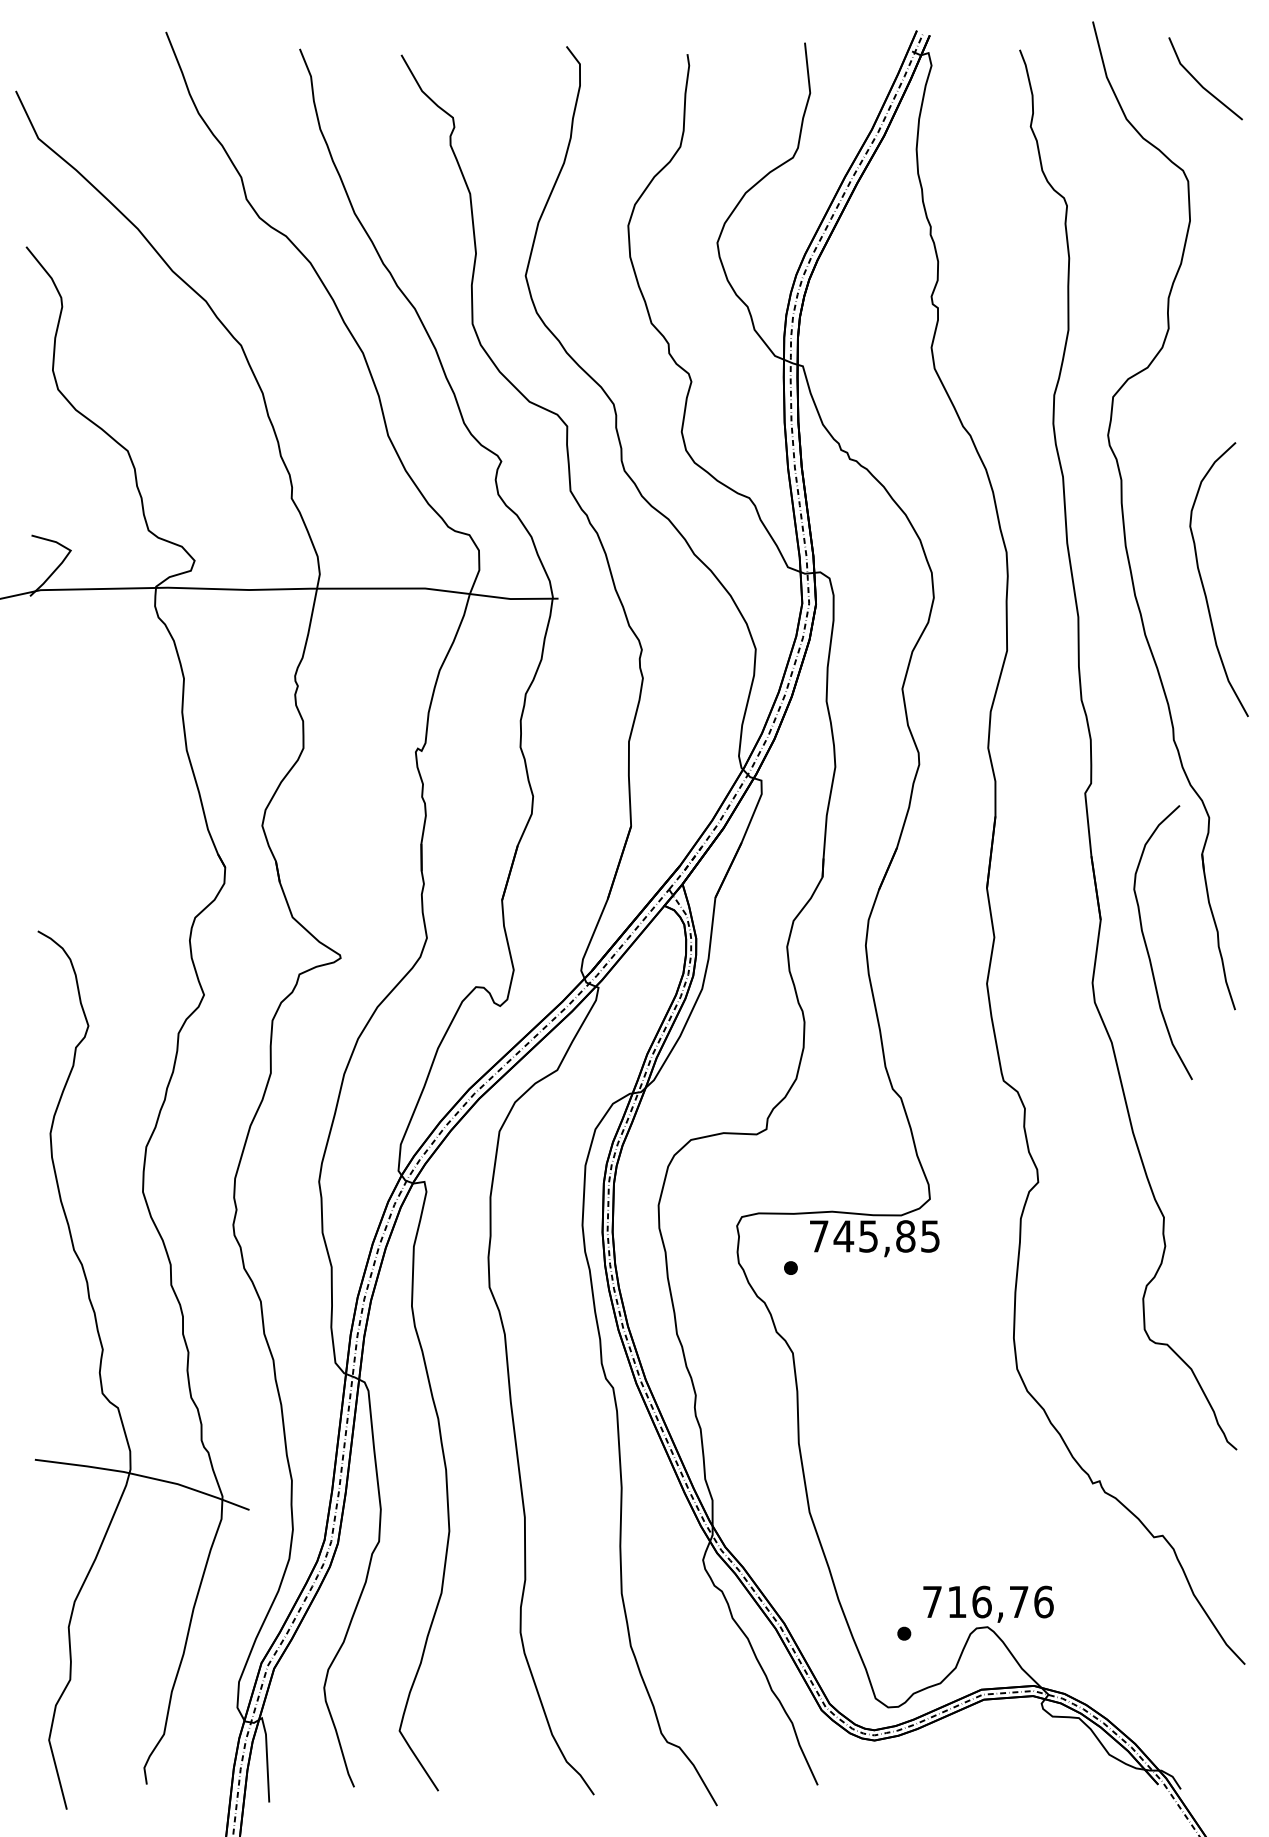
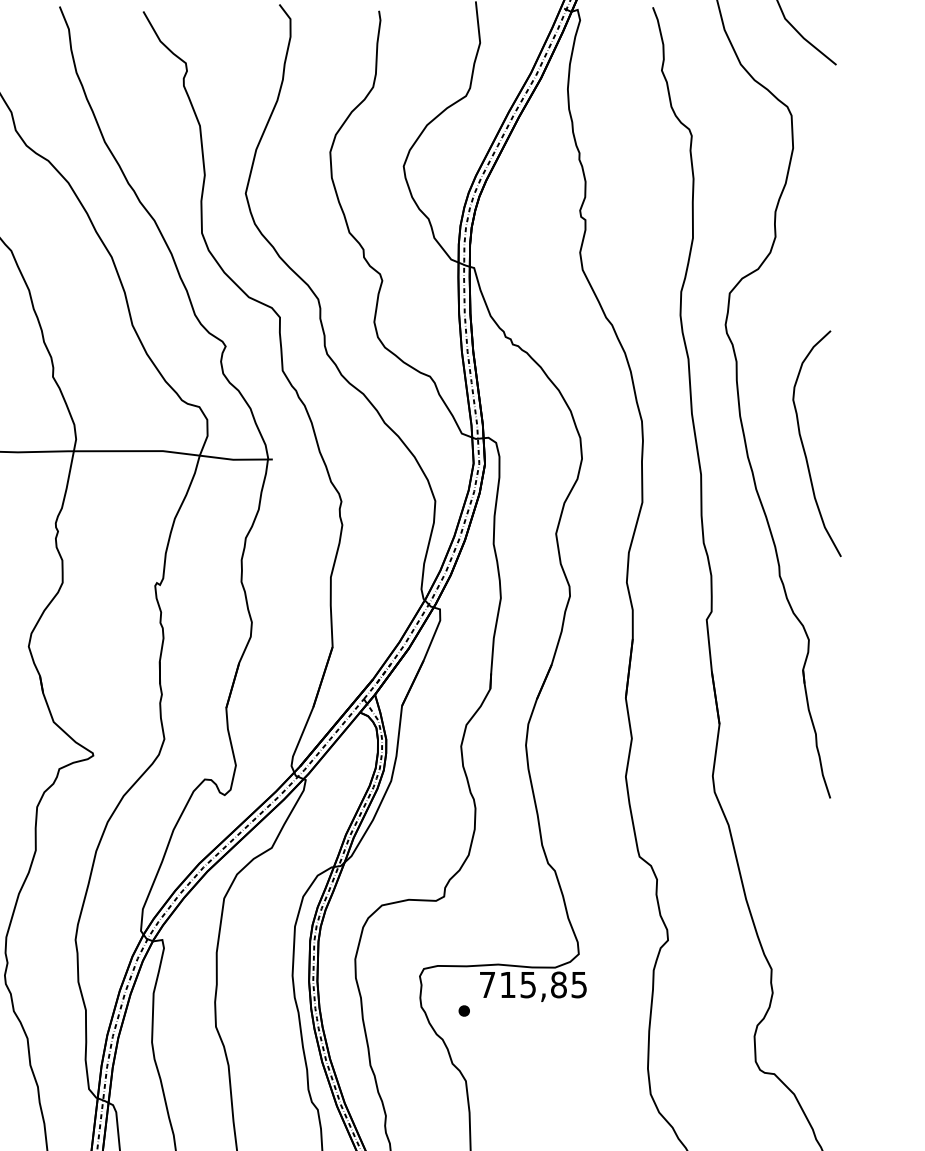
curve: (1147, 946) -> (758, 746), removed
text: (843, 1236) -> (507, 984), 745,85 -> 715,85

